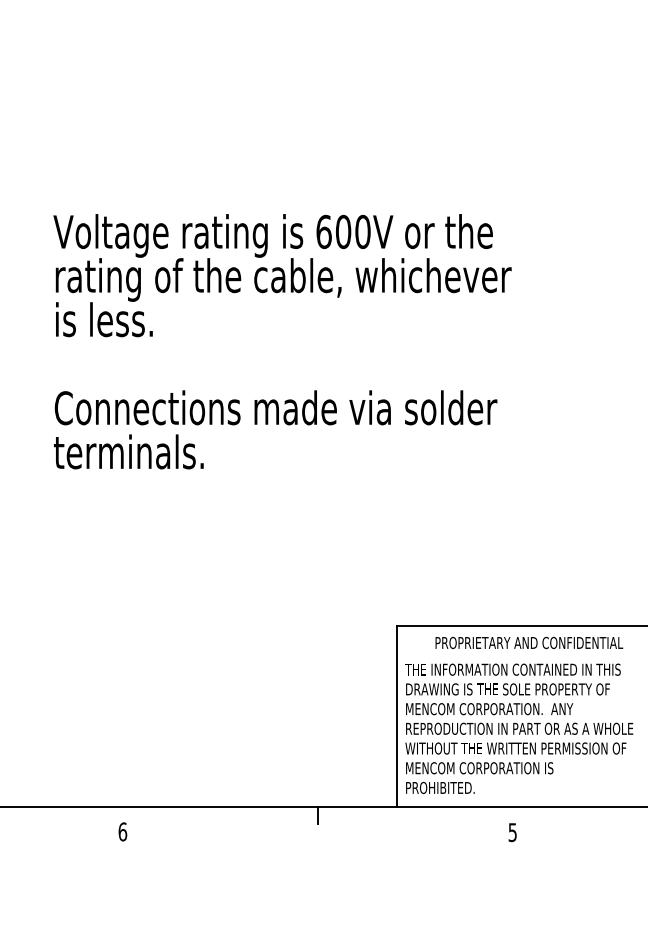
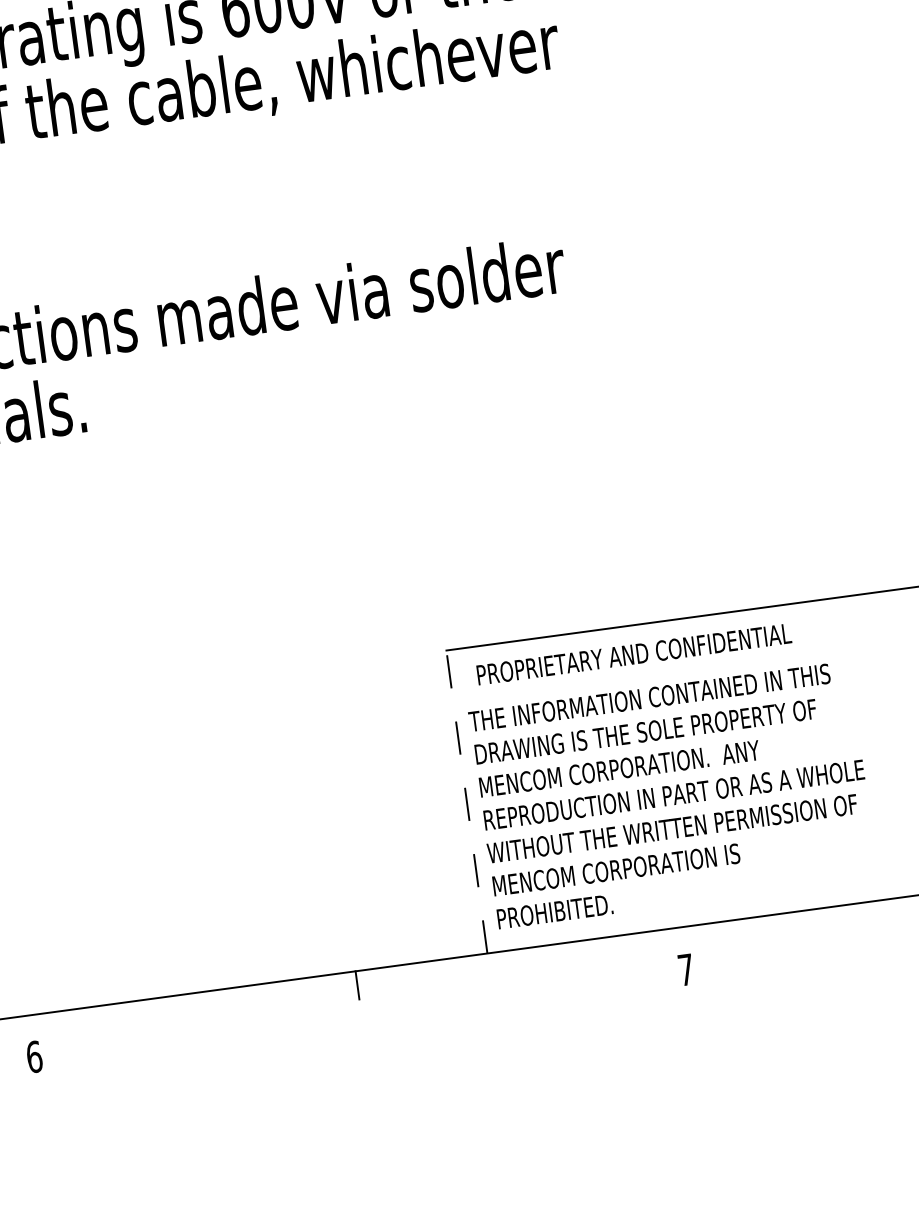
text: (529, 642) -> (634, 653), moved
line: (397, 716) -> (467, 802), solid -> dashed
text: (512, 832) -> (685, 969), 5 -> 7

